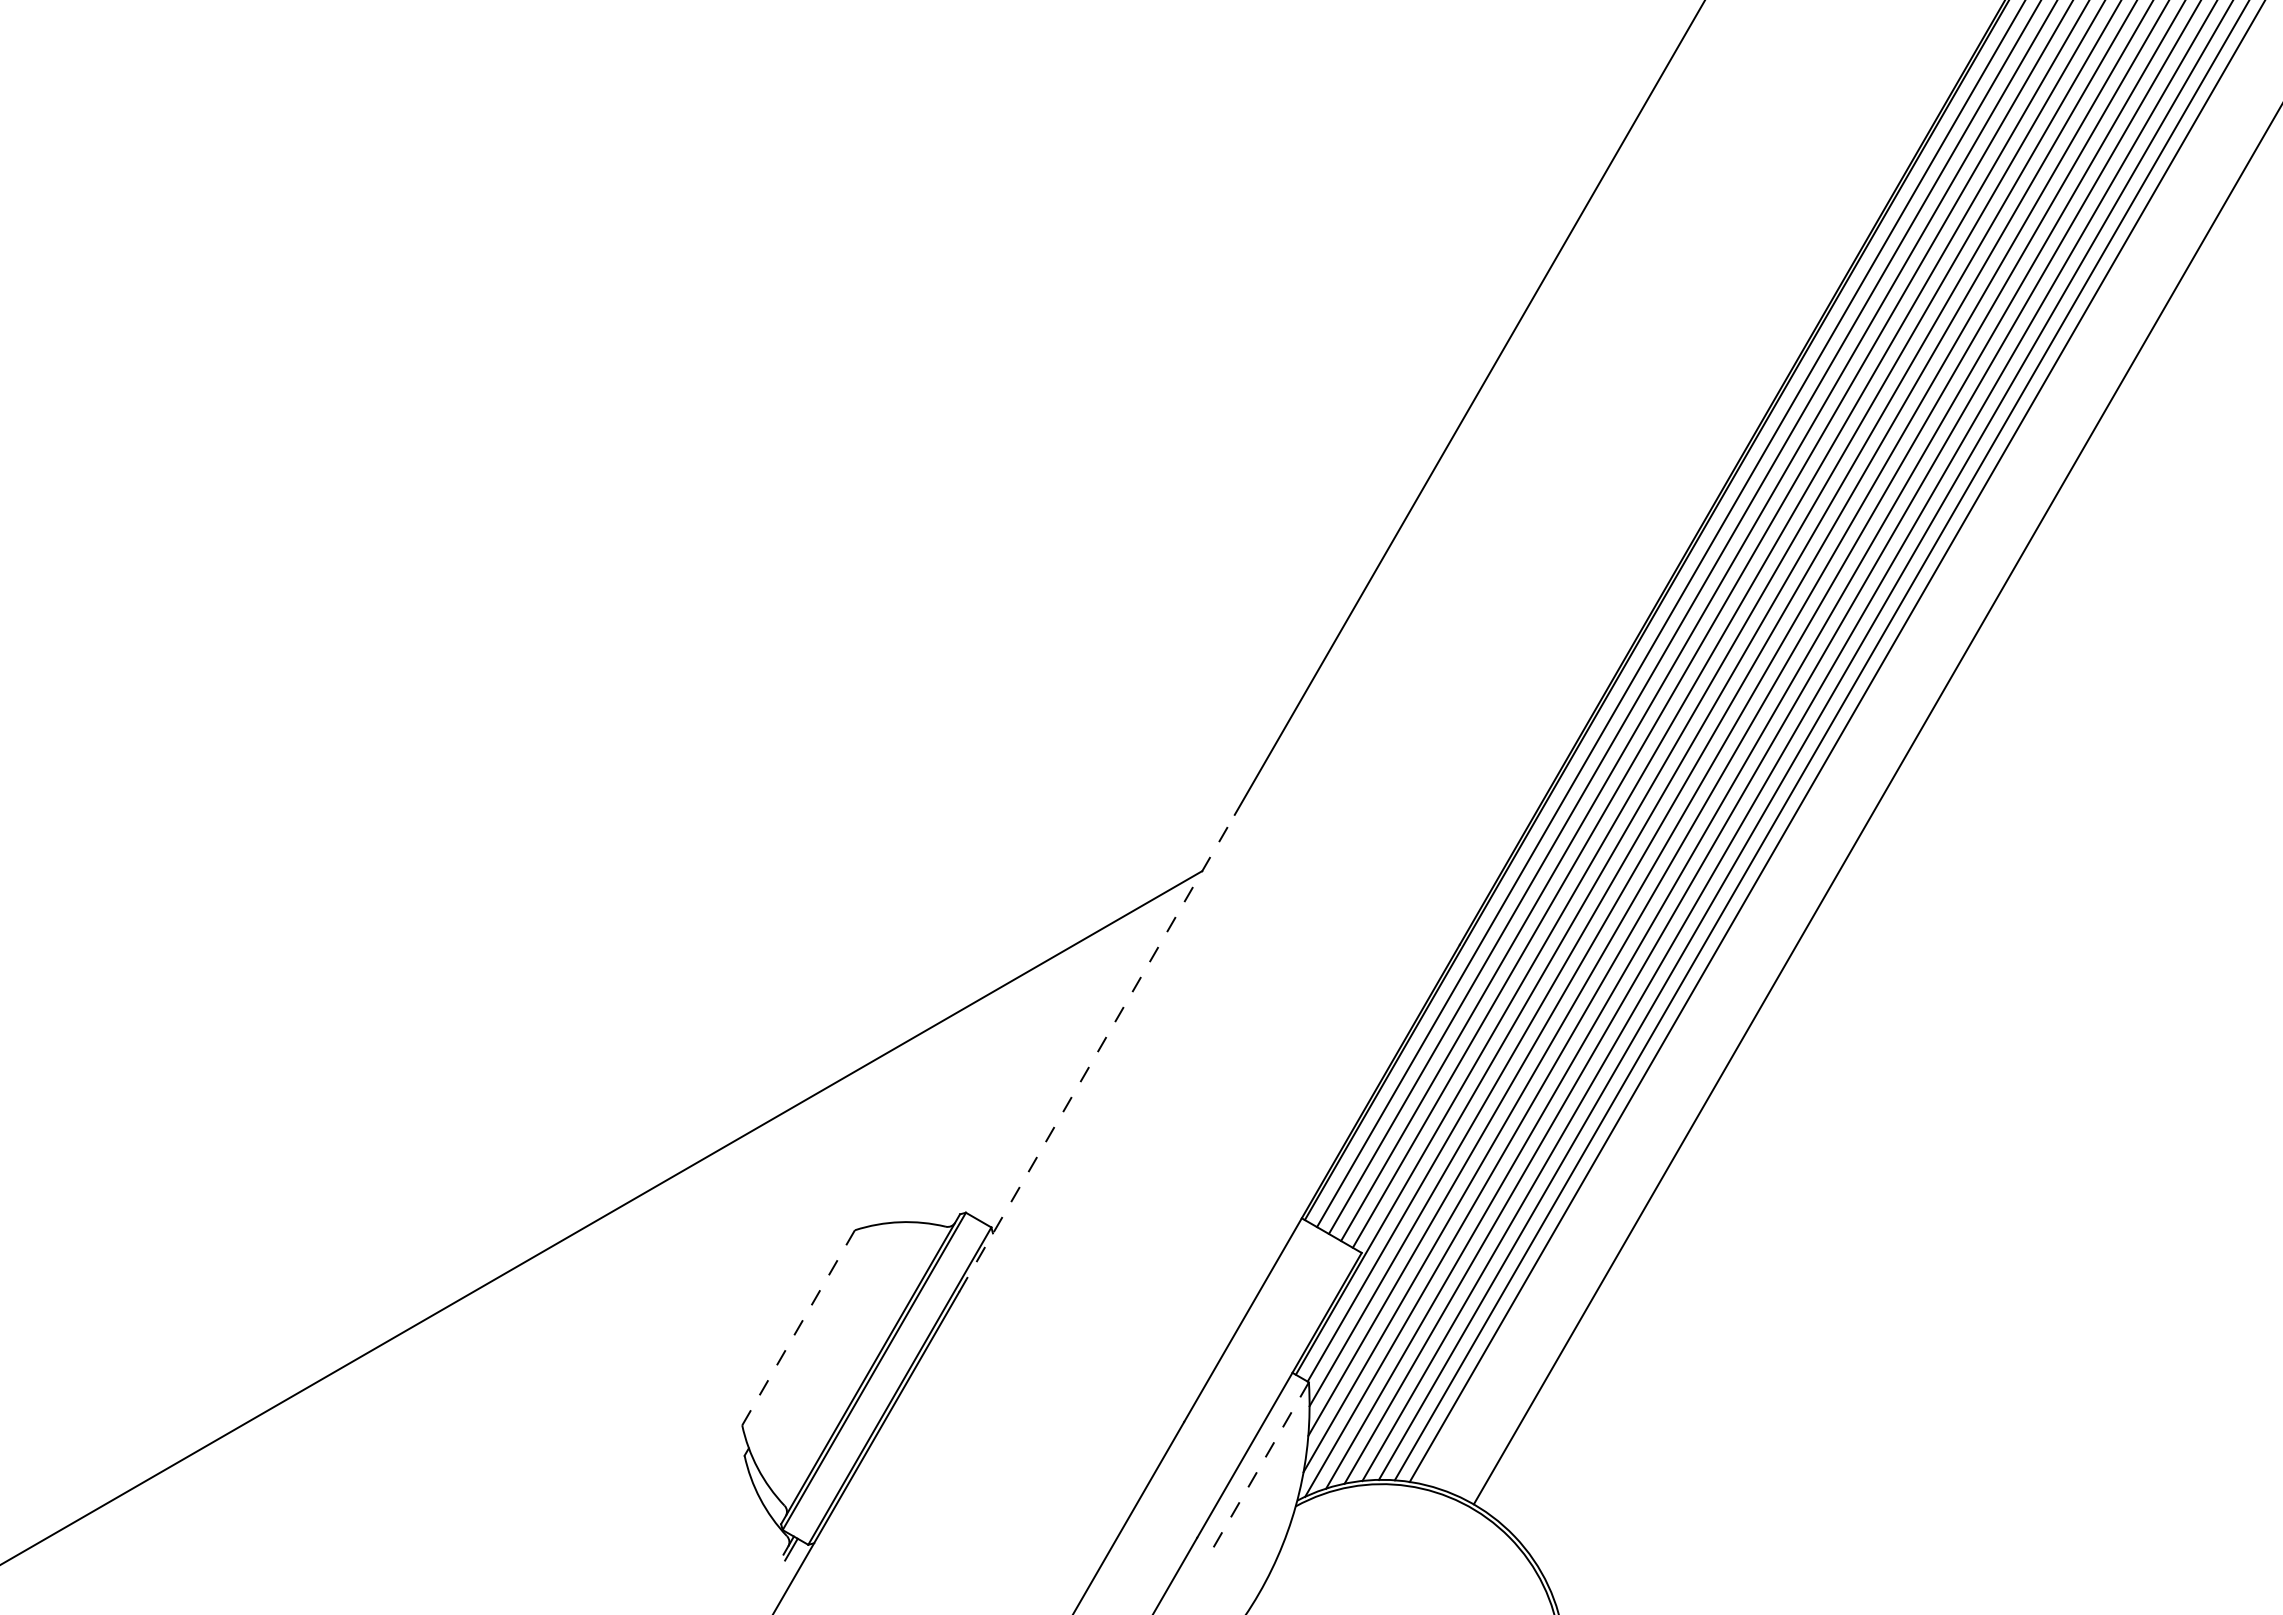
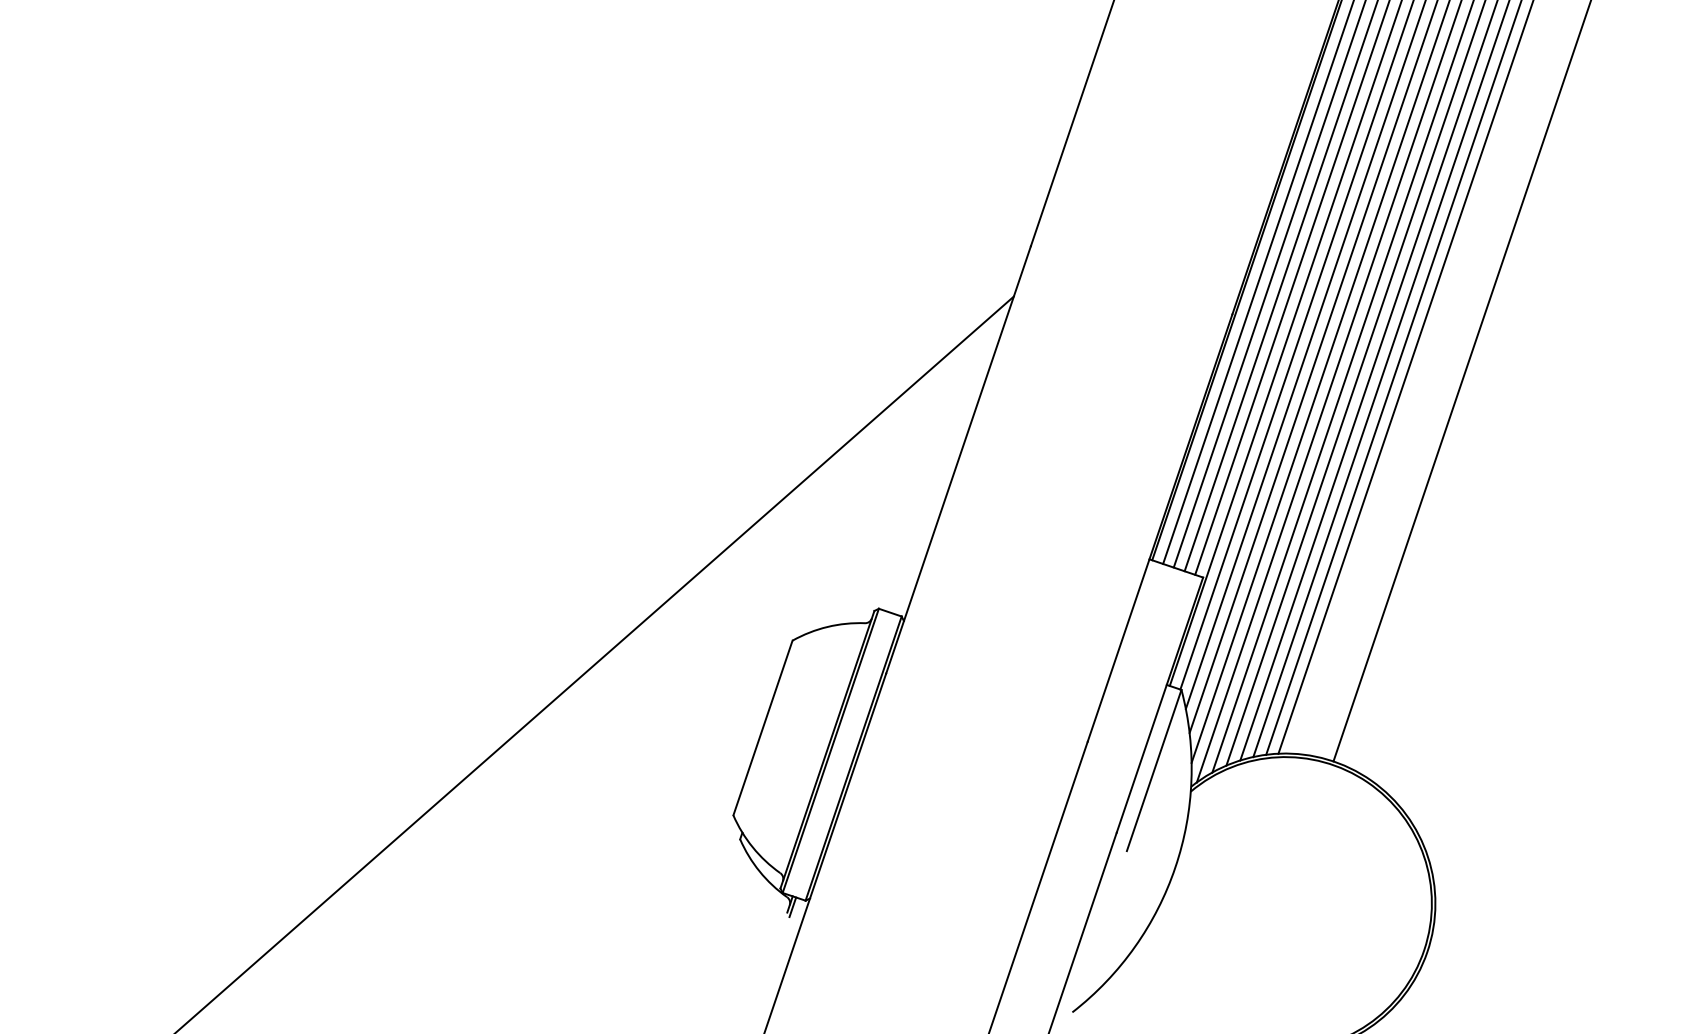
line: (1096, 1053) -> (958, 459), dashed -> solid
line: (798, 1327) -> (762, 727), dashed -> solid
line: (1256, 1472) -> (1153, 770), dashed -> solid

